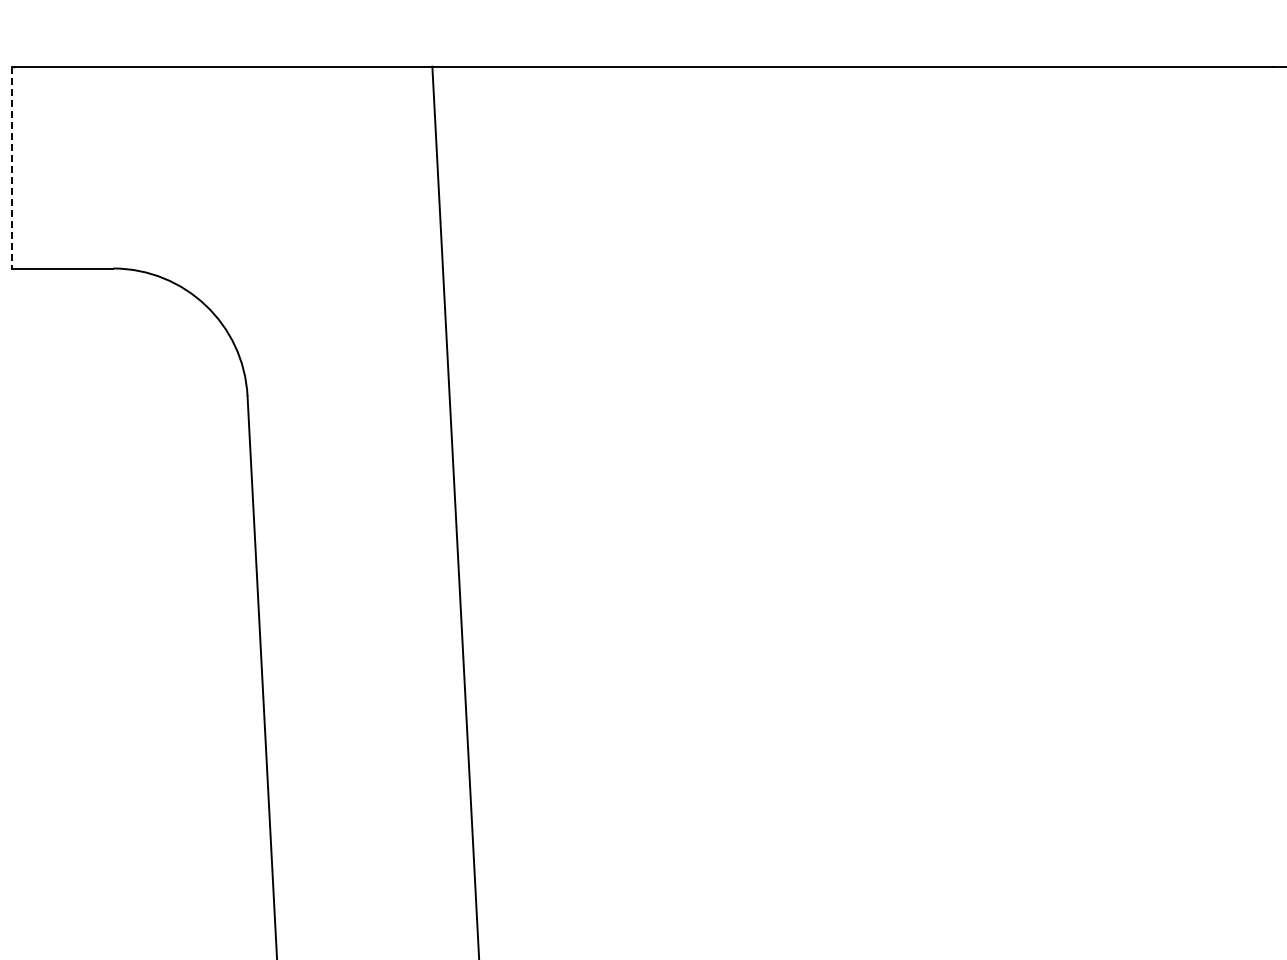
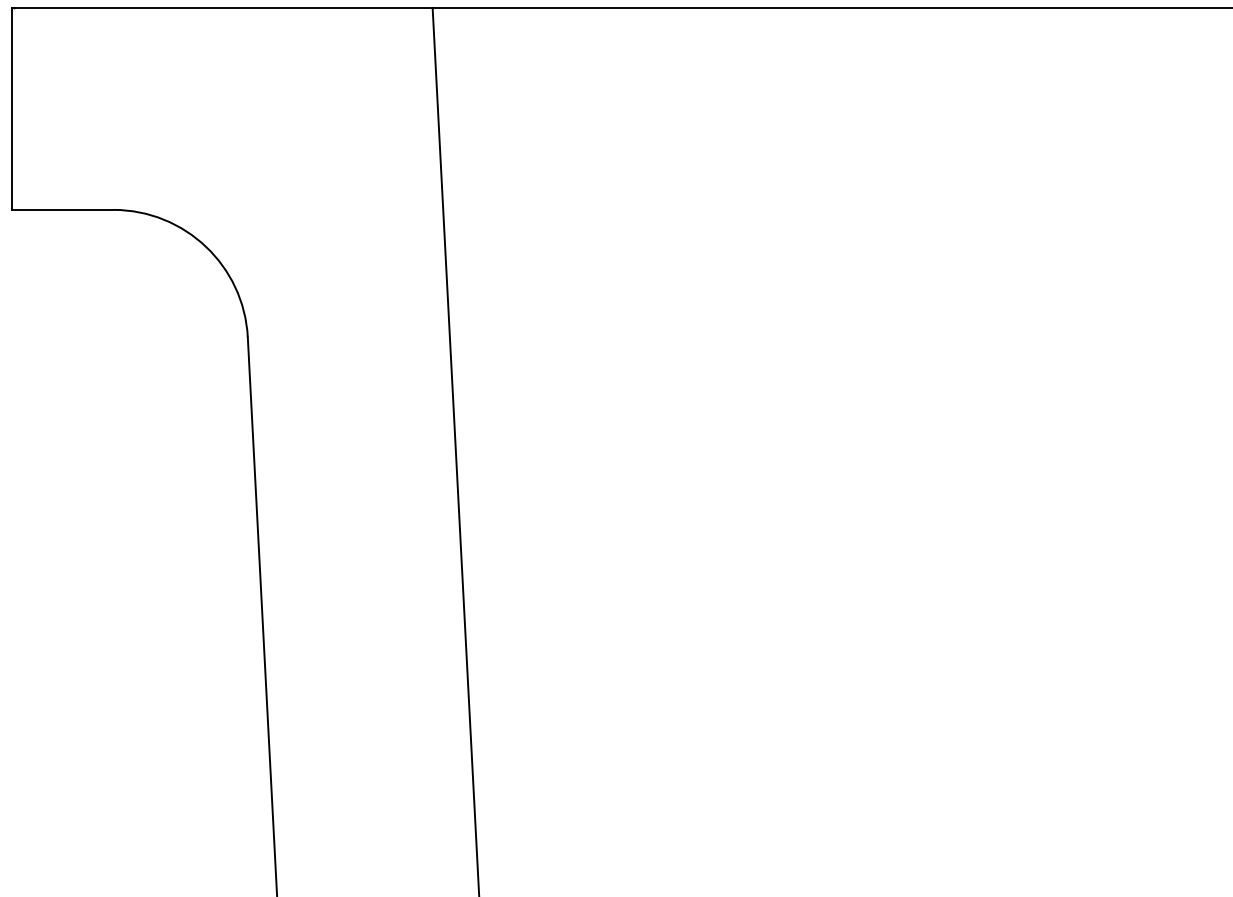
line: (11, 167) -> (11, 108), dashed -> solid

